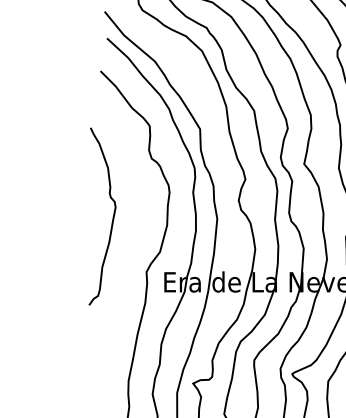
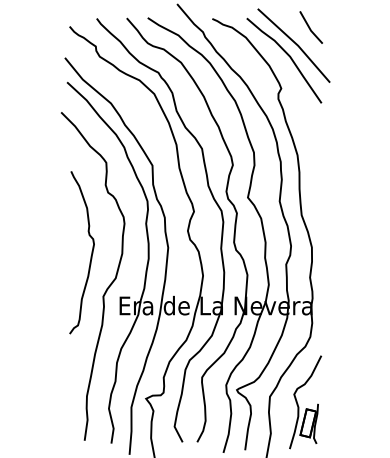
curve: (111, 220) -> (90, 256), moved

